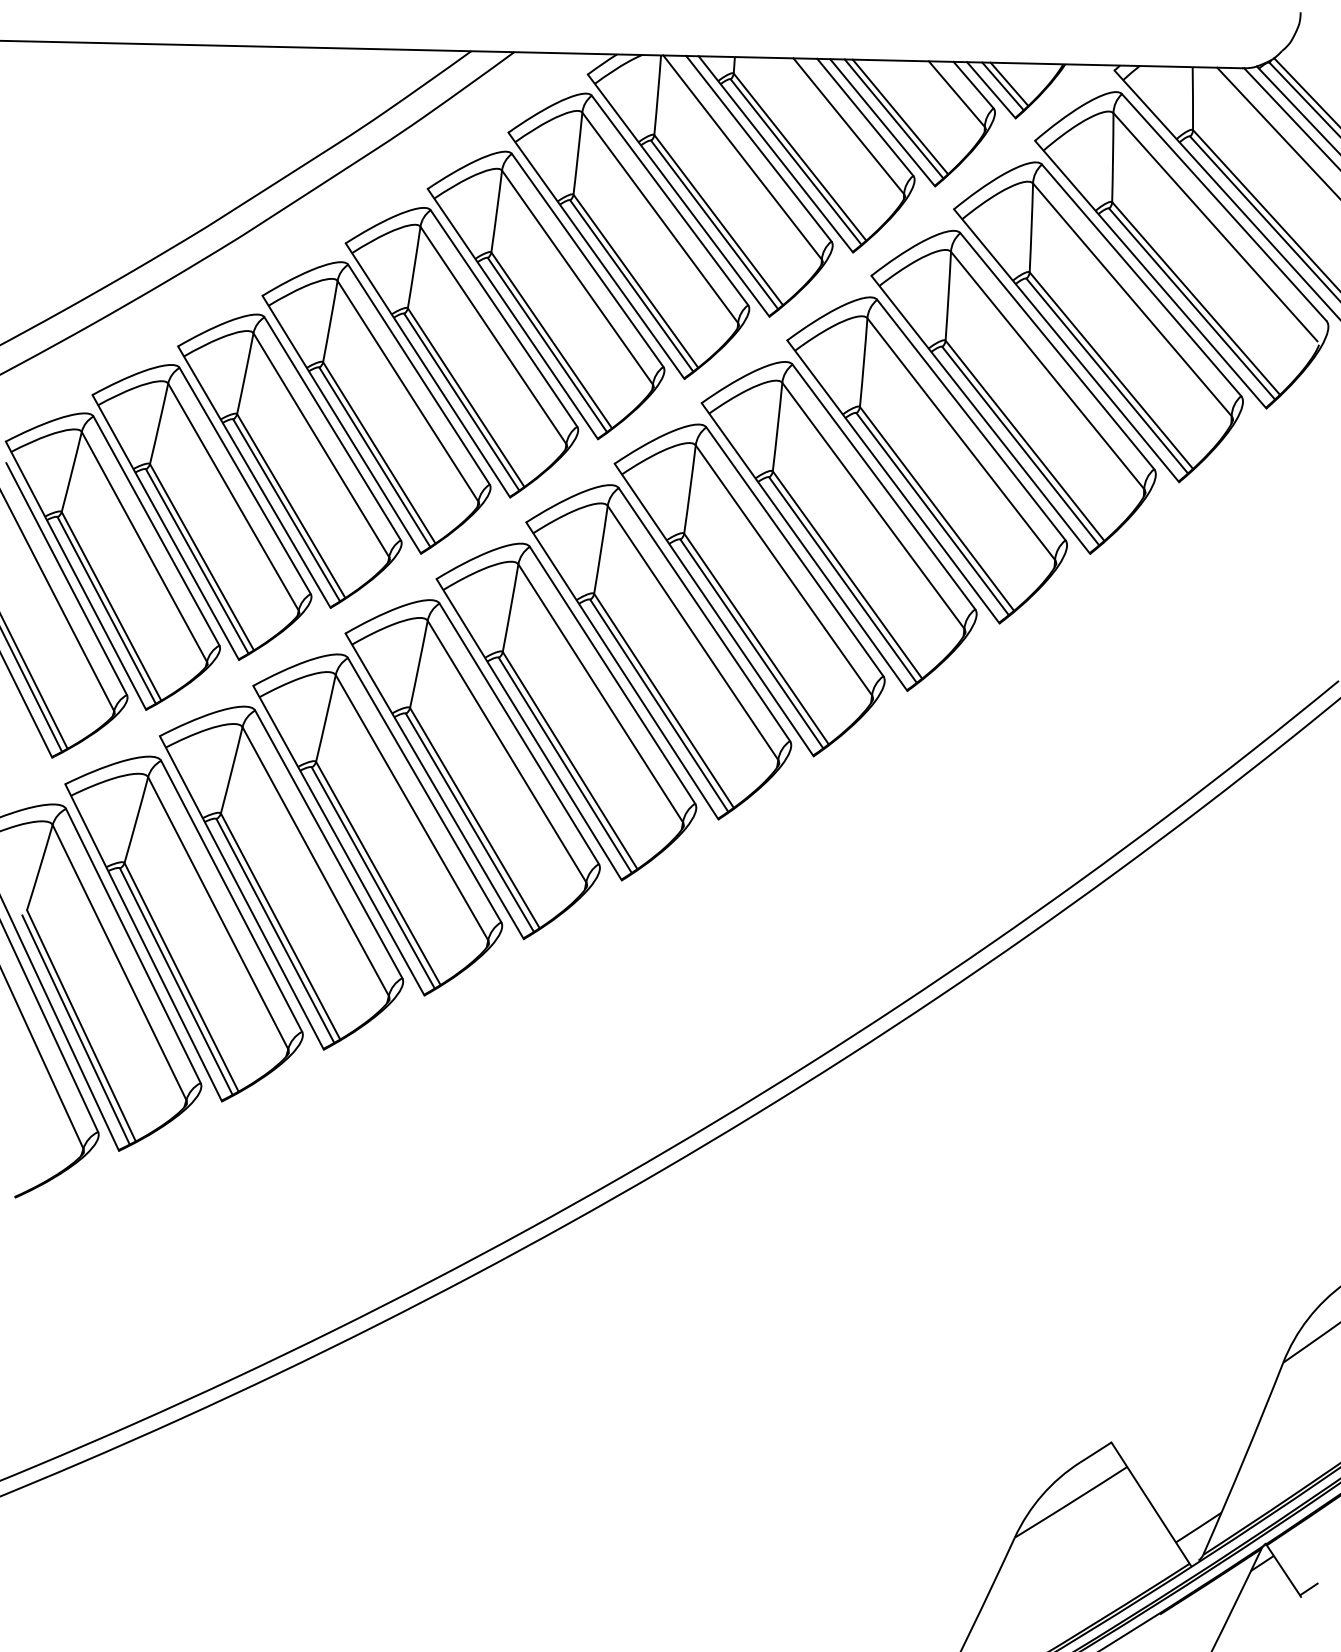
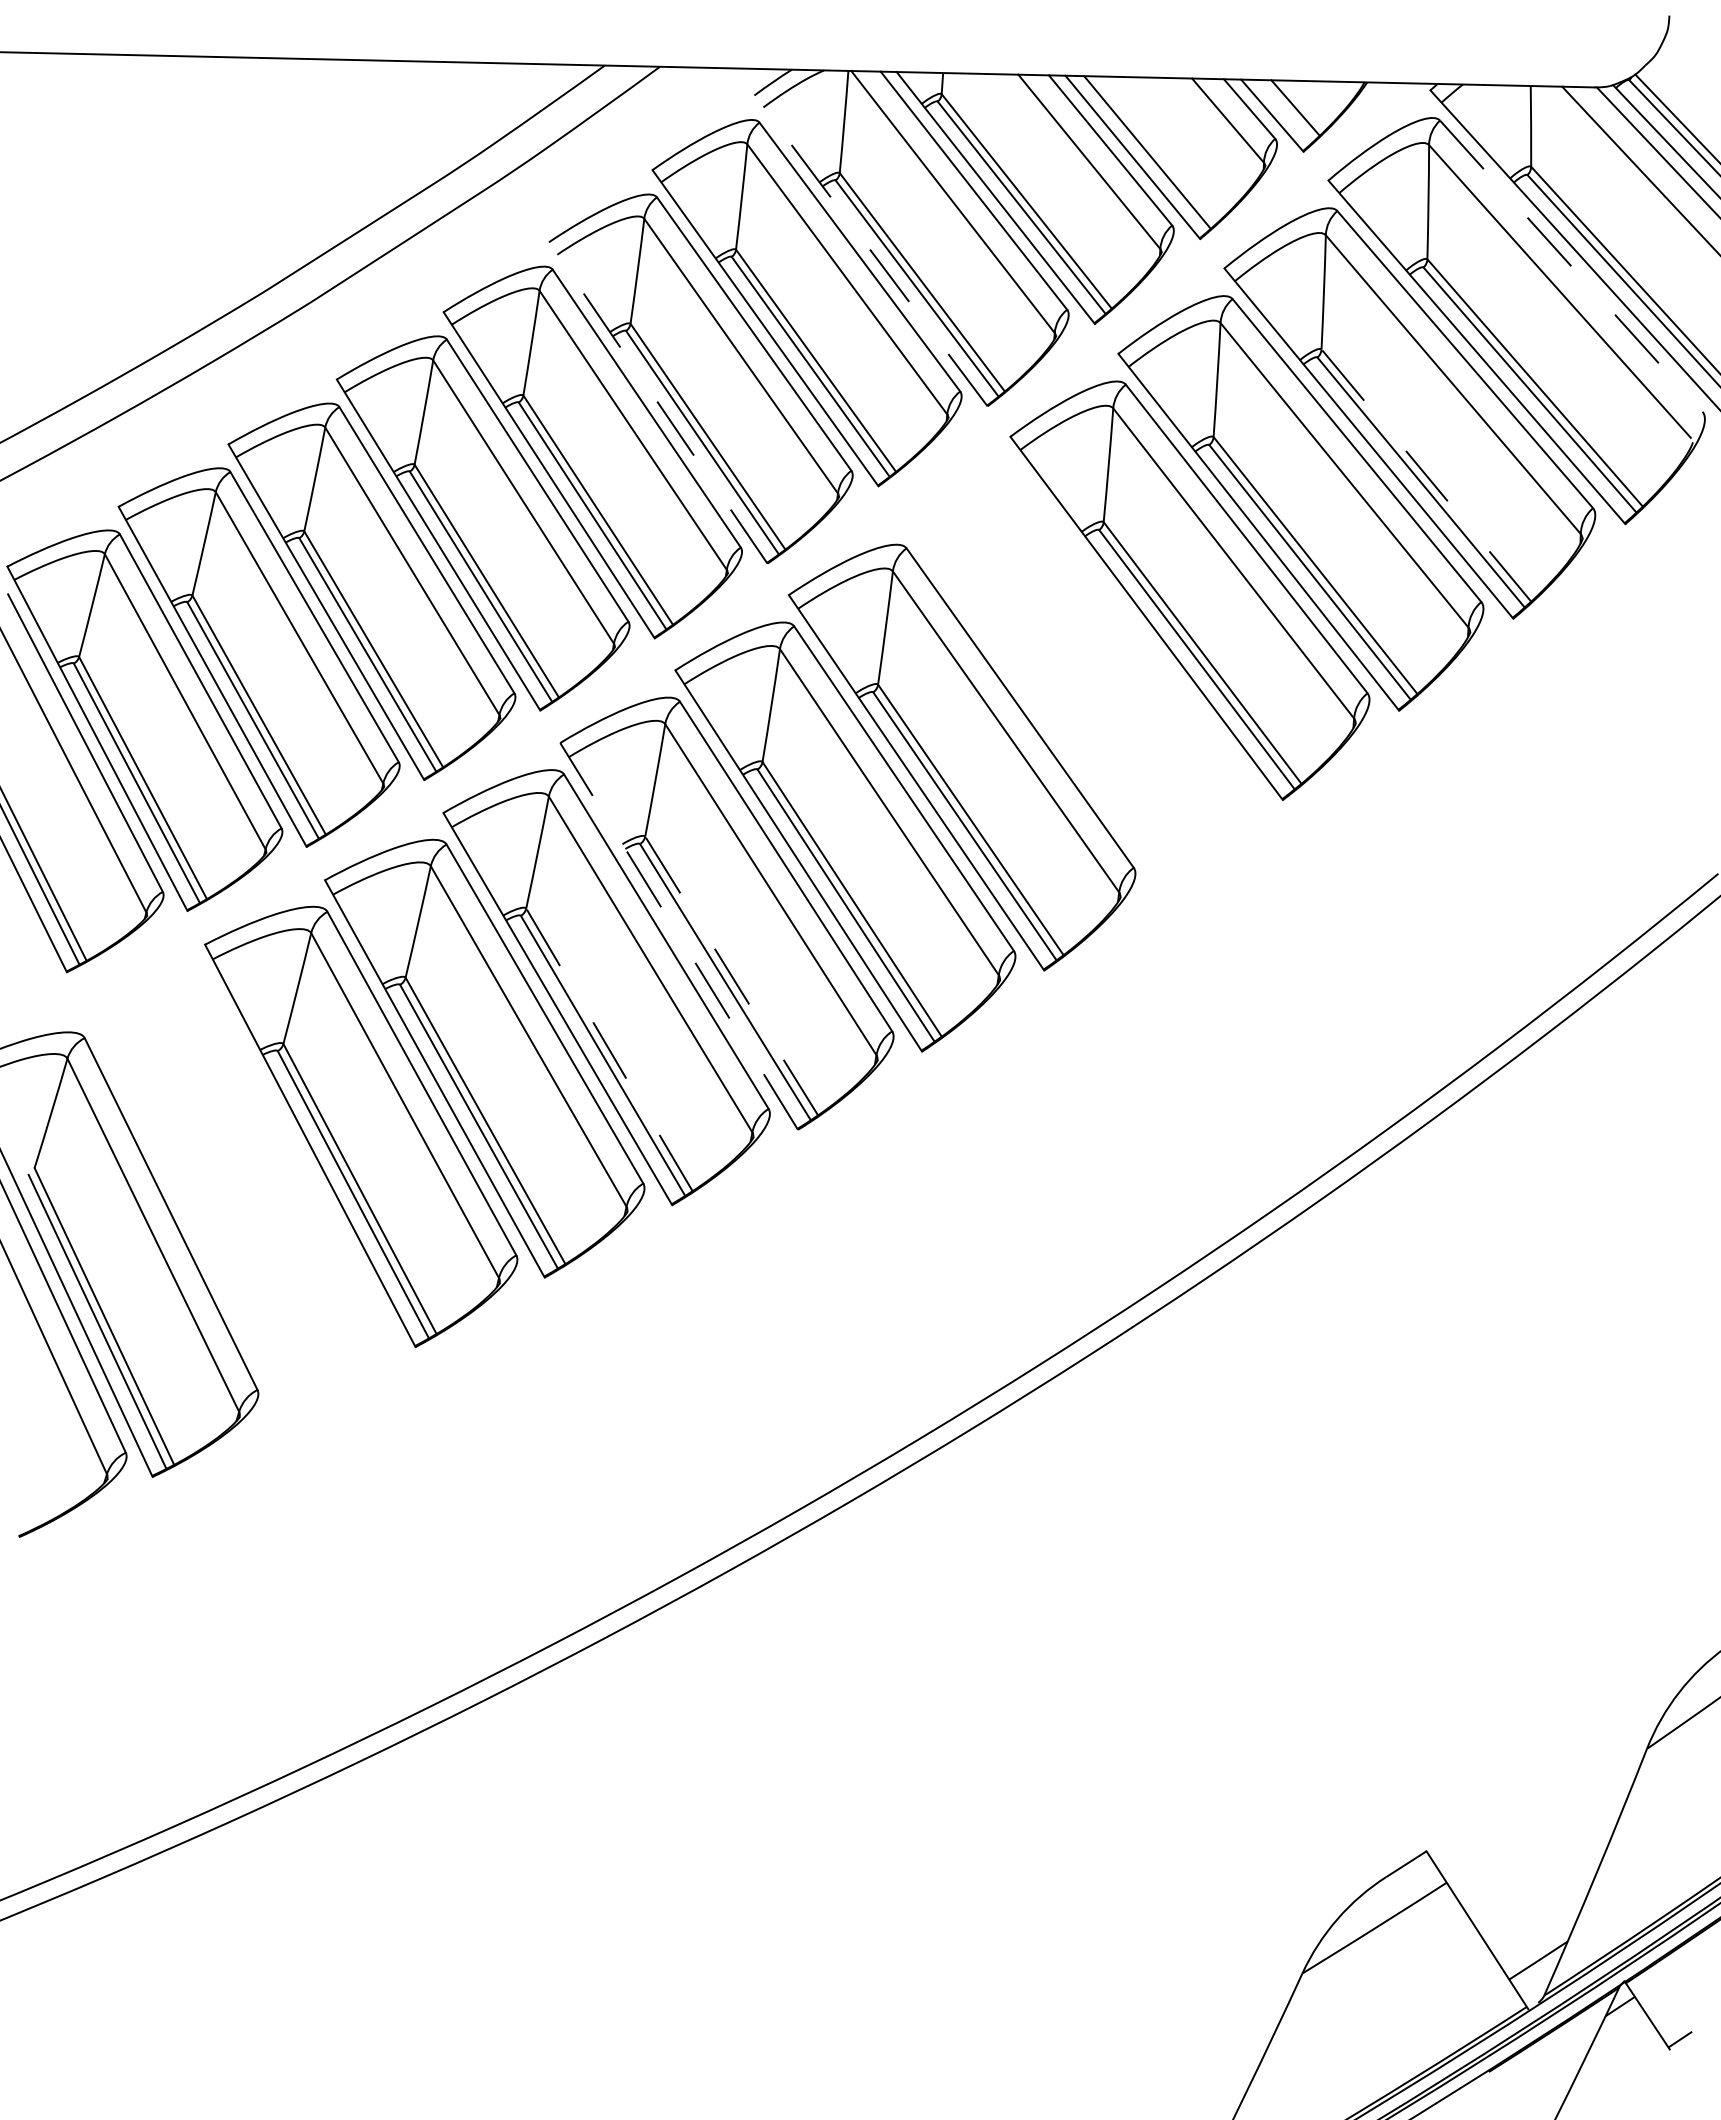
line: (1002, 86) -> (1286, 110), removed
line: (900, 116) -> (1155, 149), removed
line: (678, 195) -> (870, 250), solid -> dashed
line: (1224, 207) -> (1571, 266), solid -> dashed
line: (512, 313) -> (657, 402), solid -> dashed
line: (1111, 370) -> (1426, 475), solid -> dashed
part: (838, 526) -> (1076, 675), removed
line: (528, 729) -> (678, 936), solid -> dashed
line: (569, 760) -> (731, 975), solid -> dashed
line: (474, 817) -> (609, 1049), solid -> dashed
part: (183, 929) -> (235, 1192), removed

